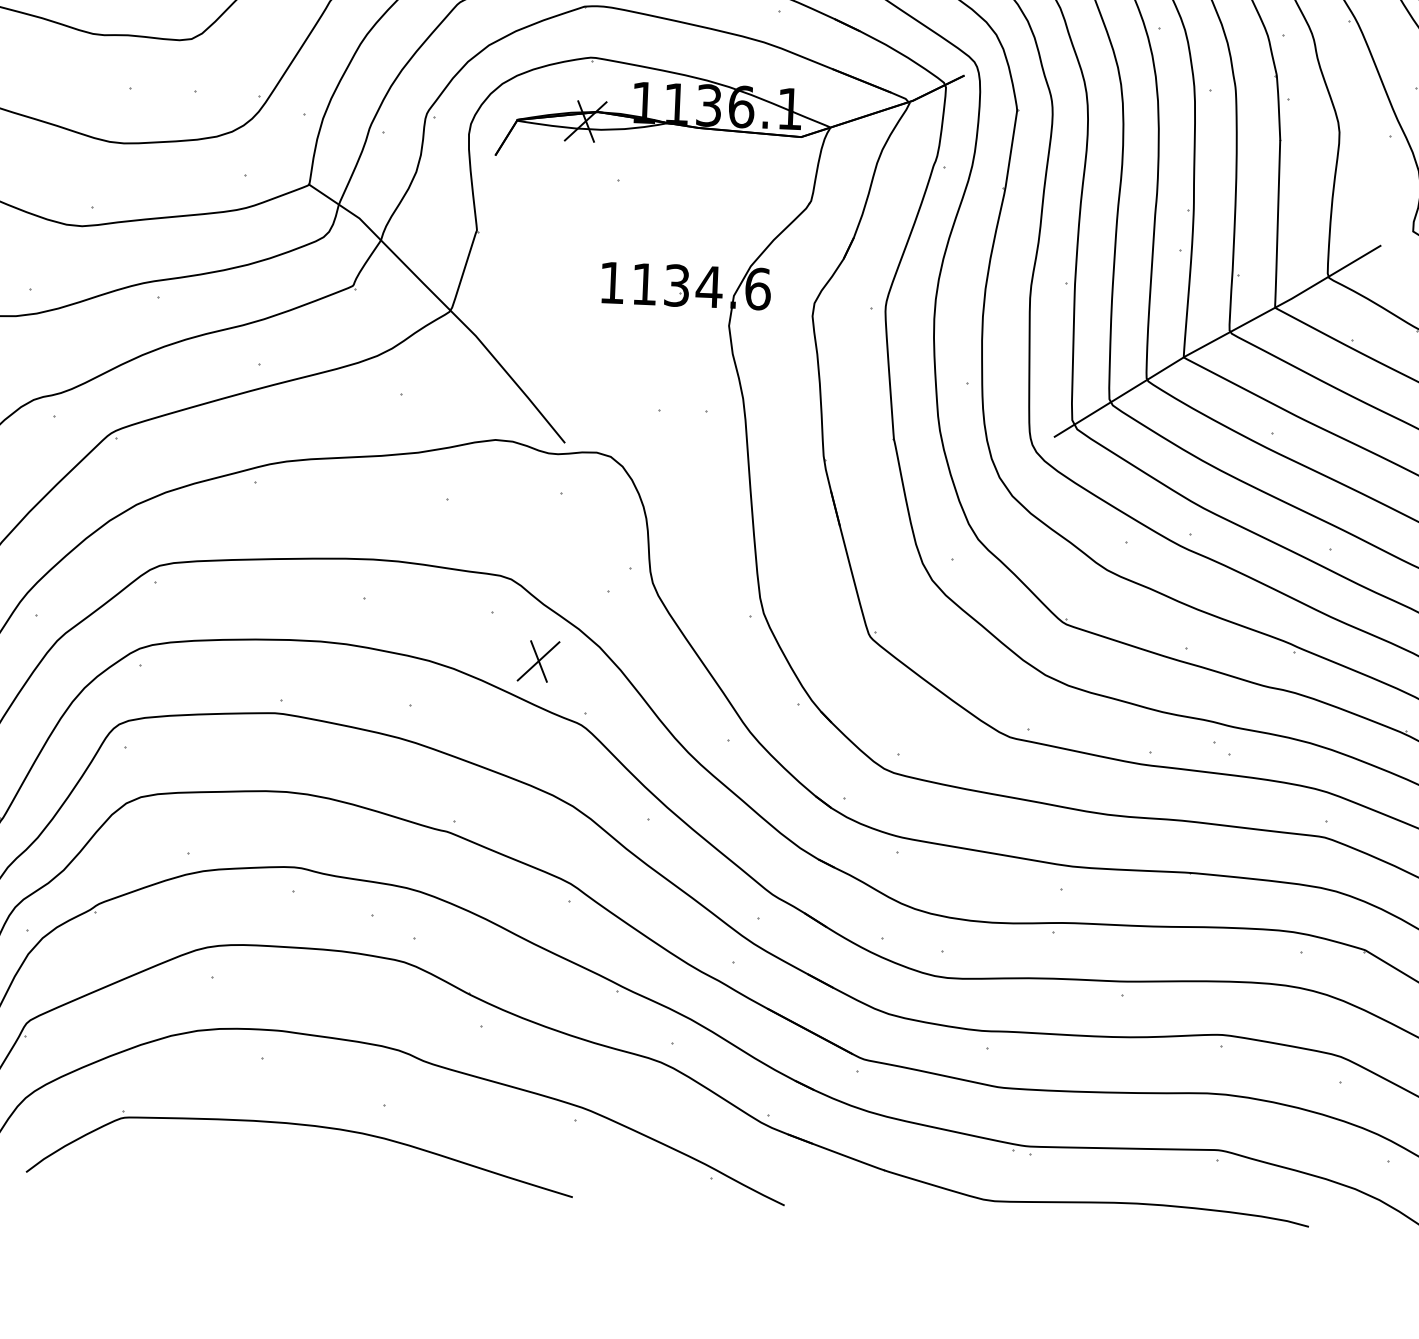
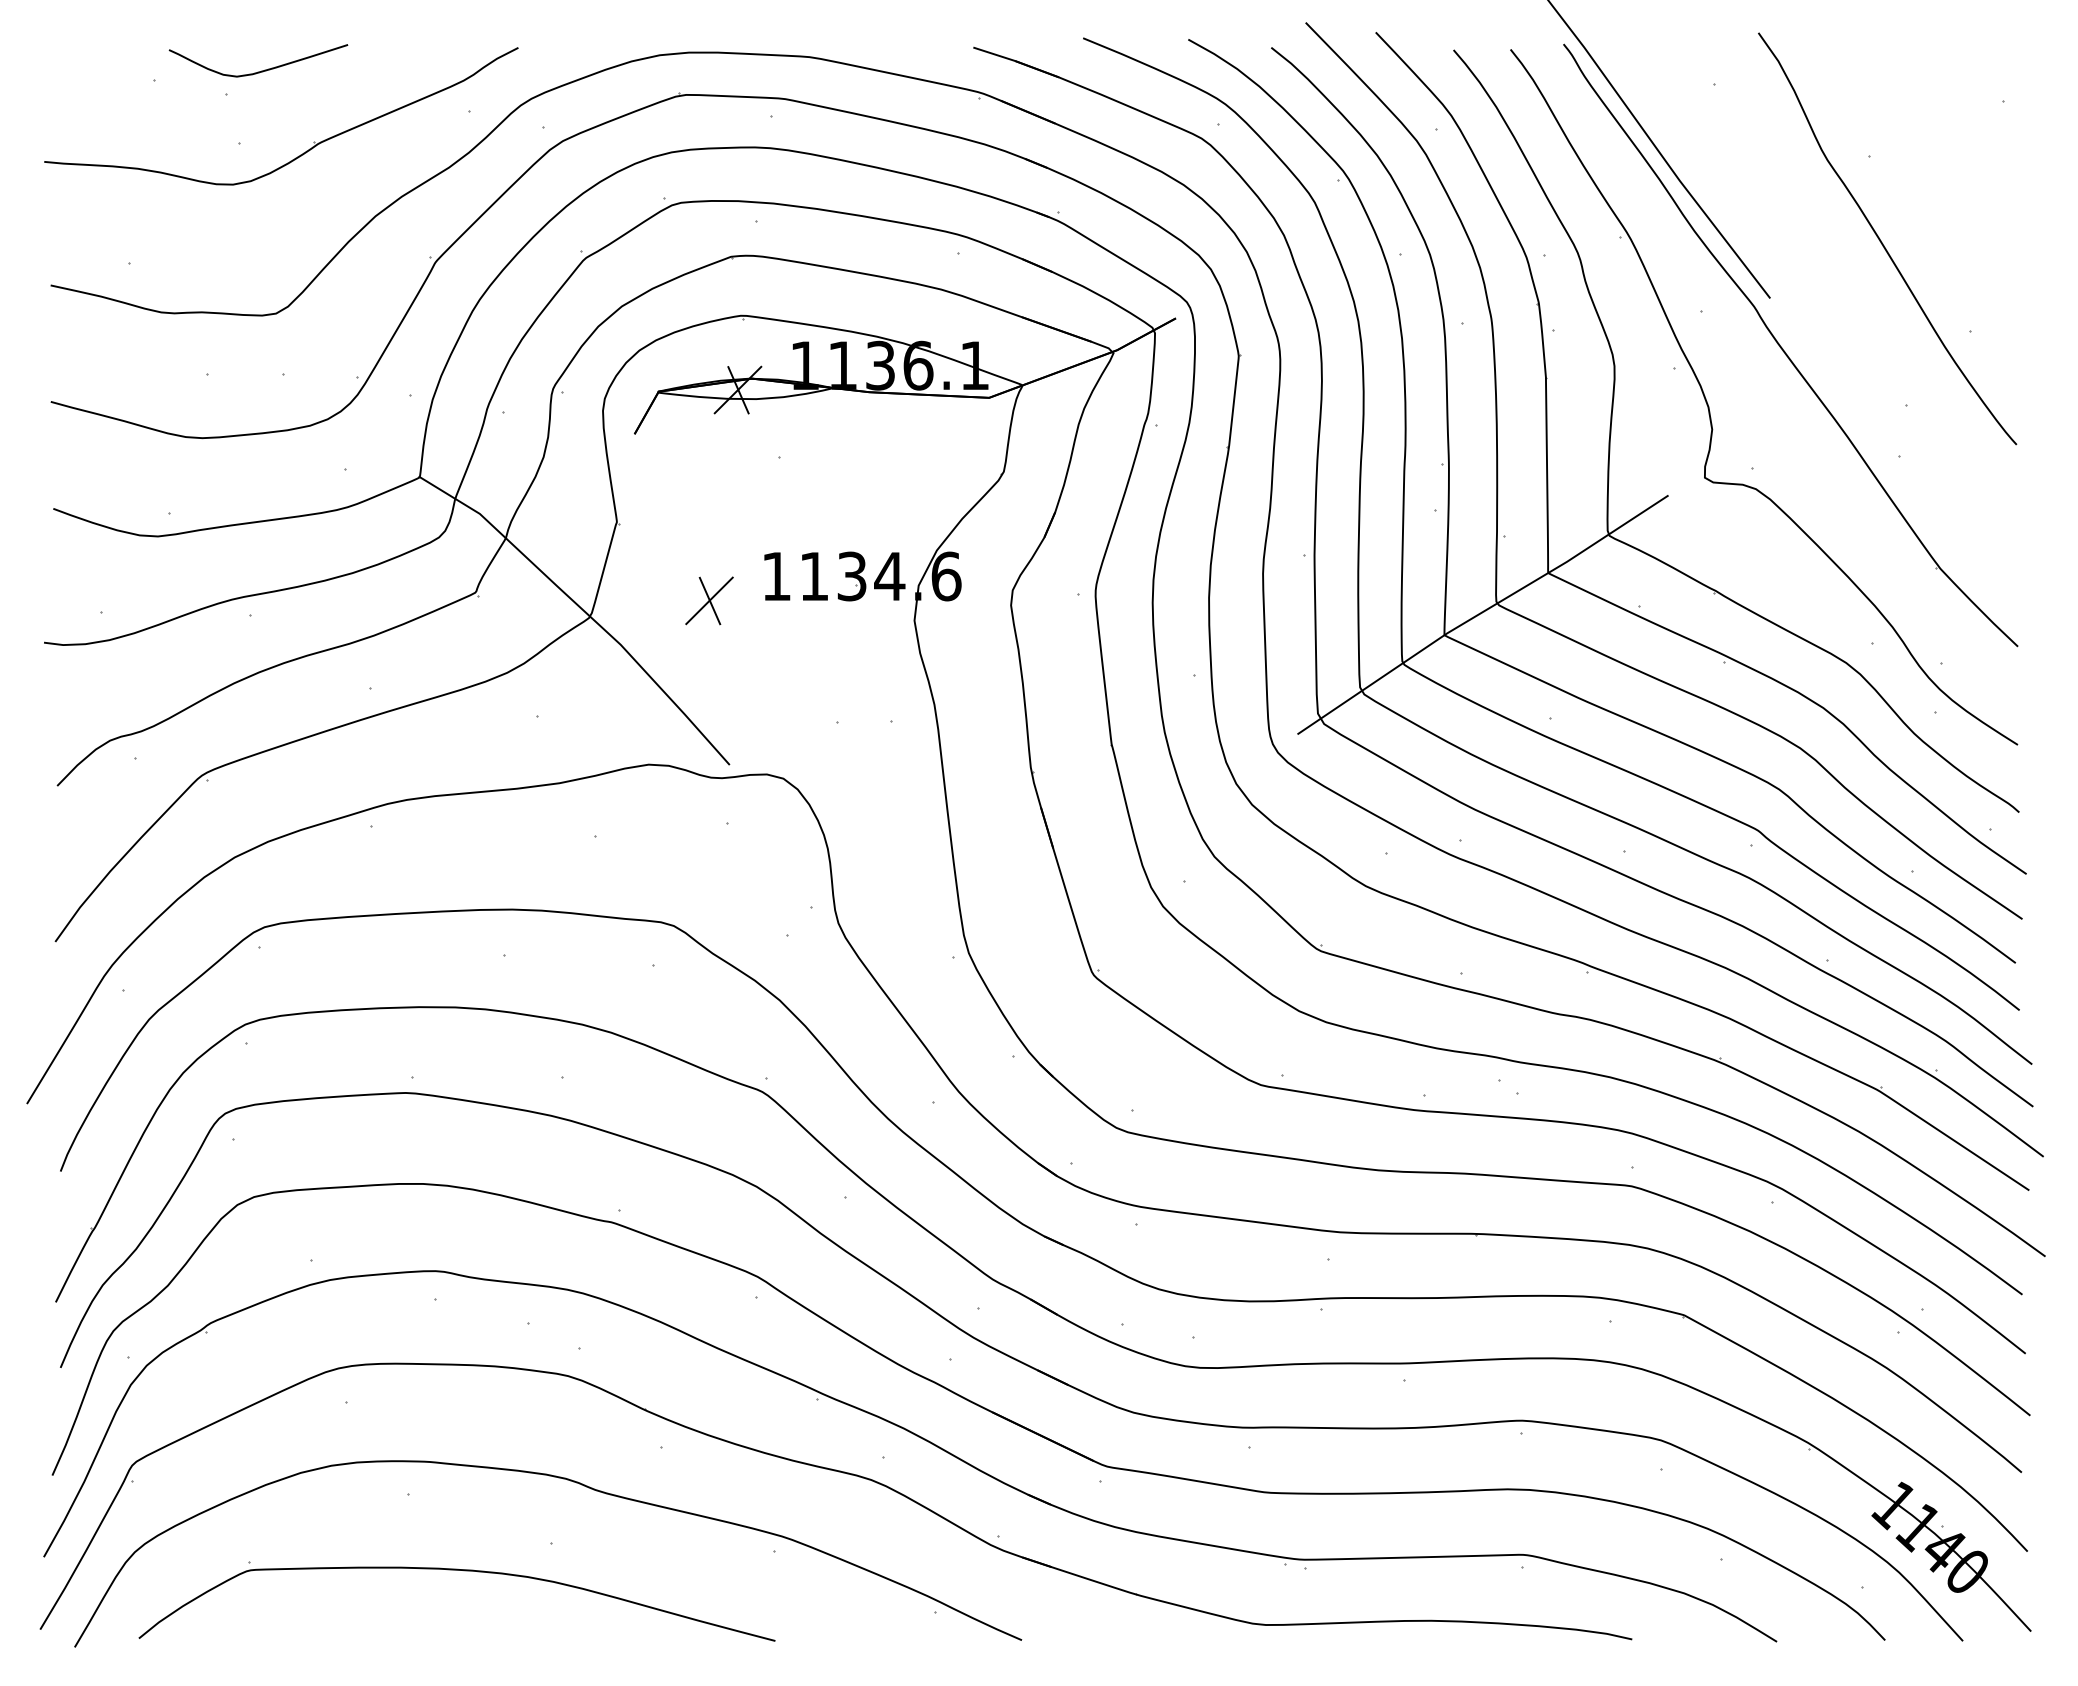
part: (538, 661) -> (709, 600), moved

